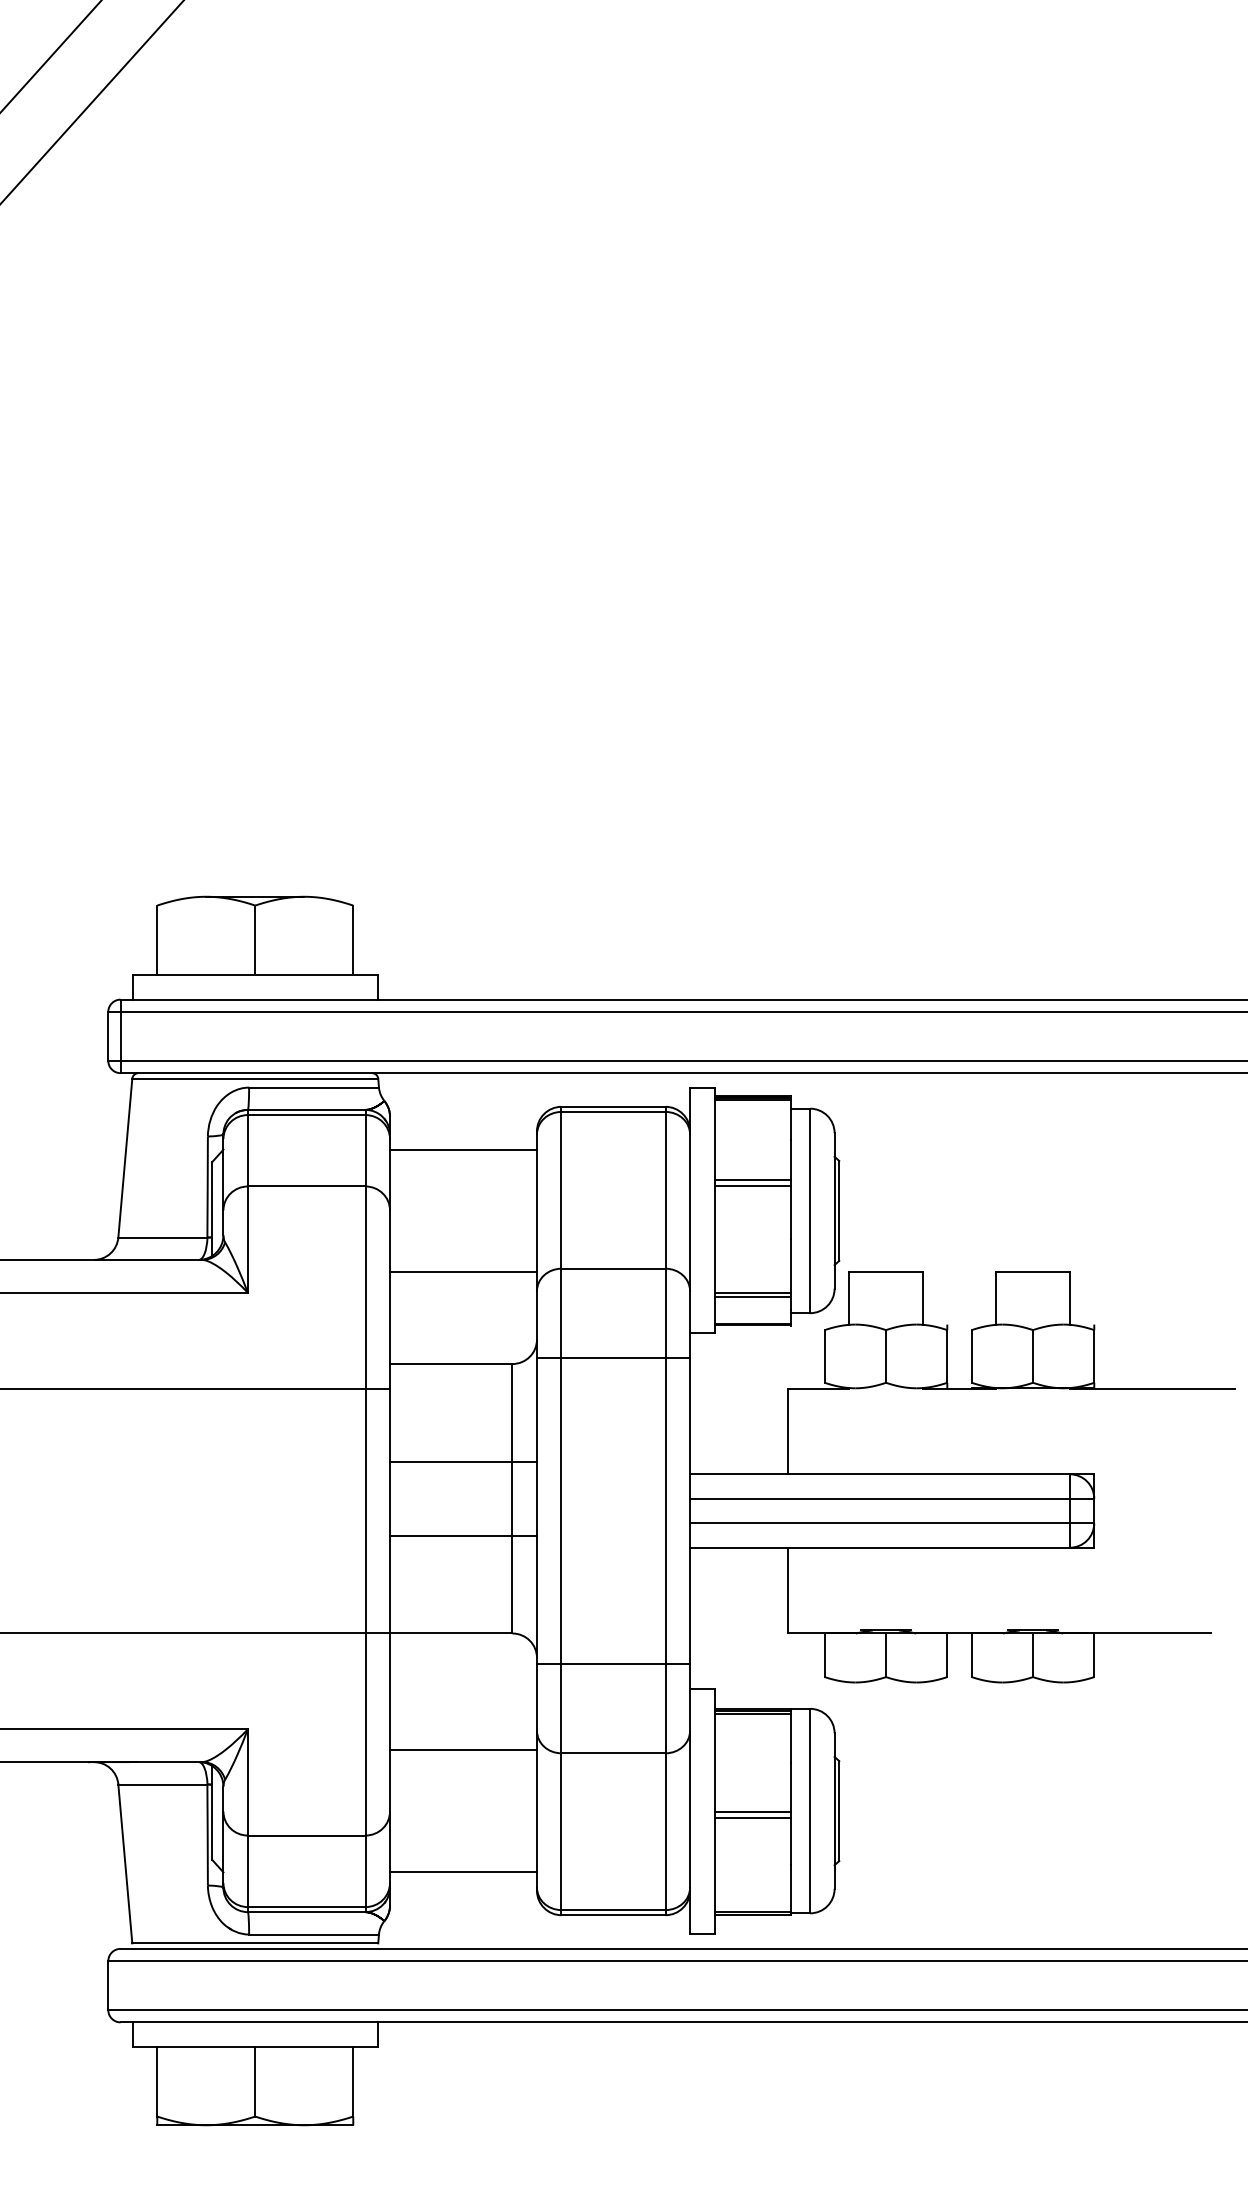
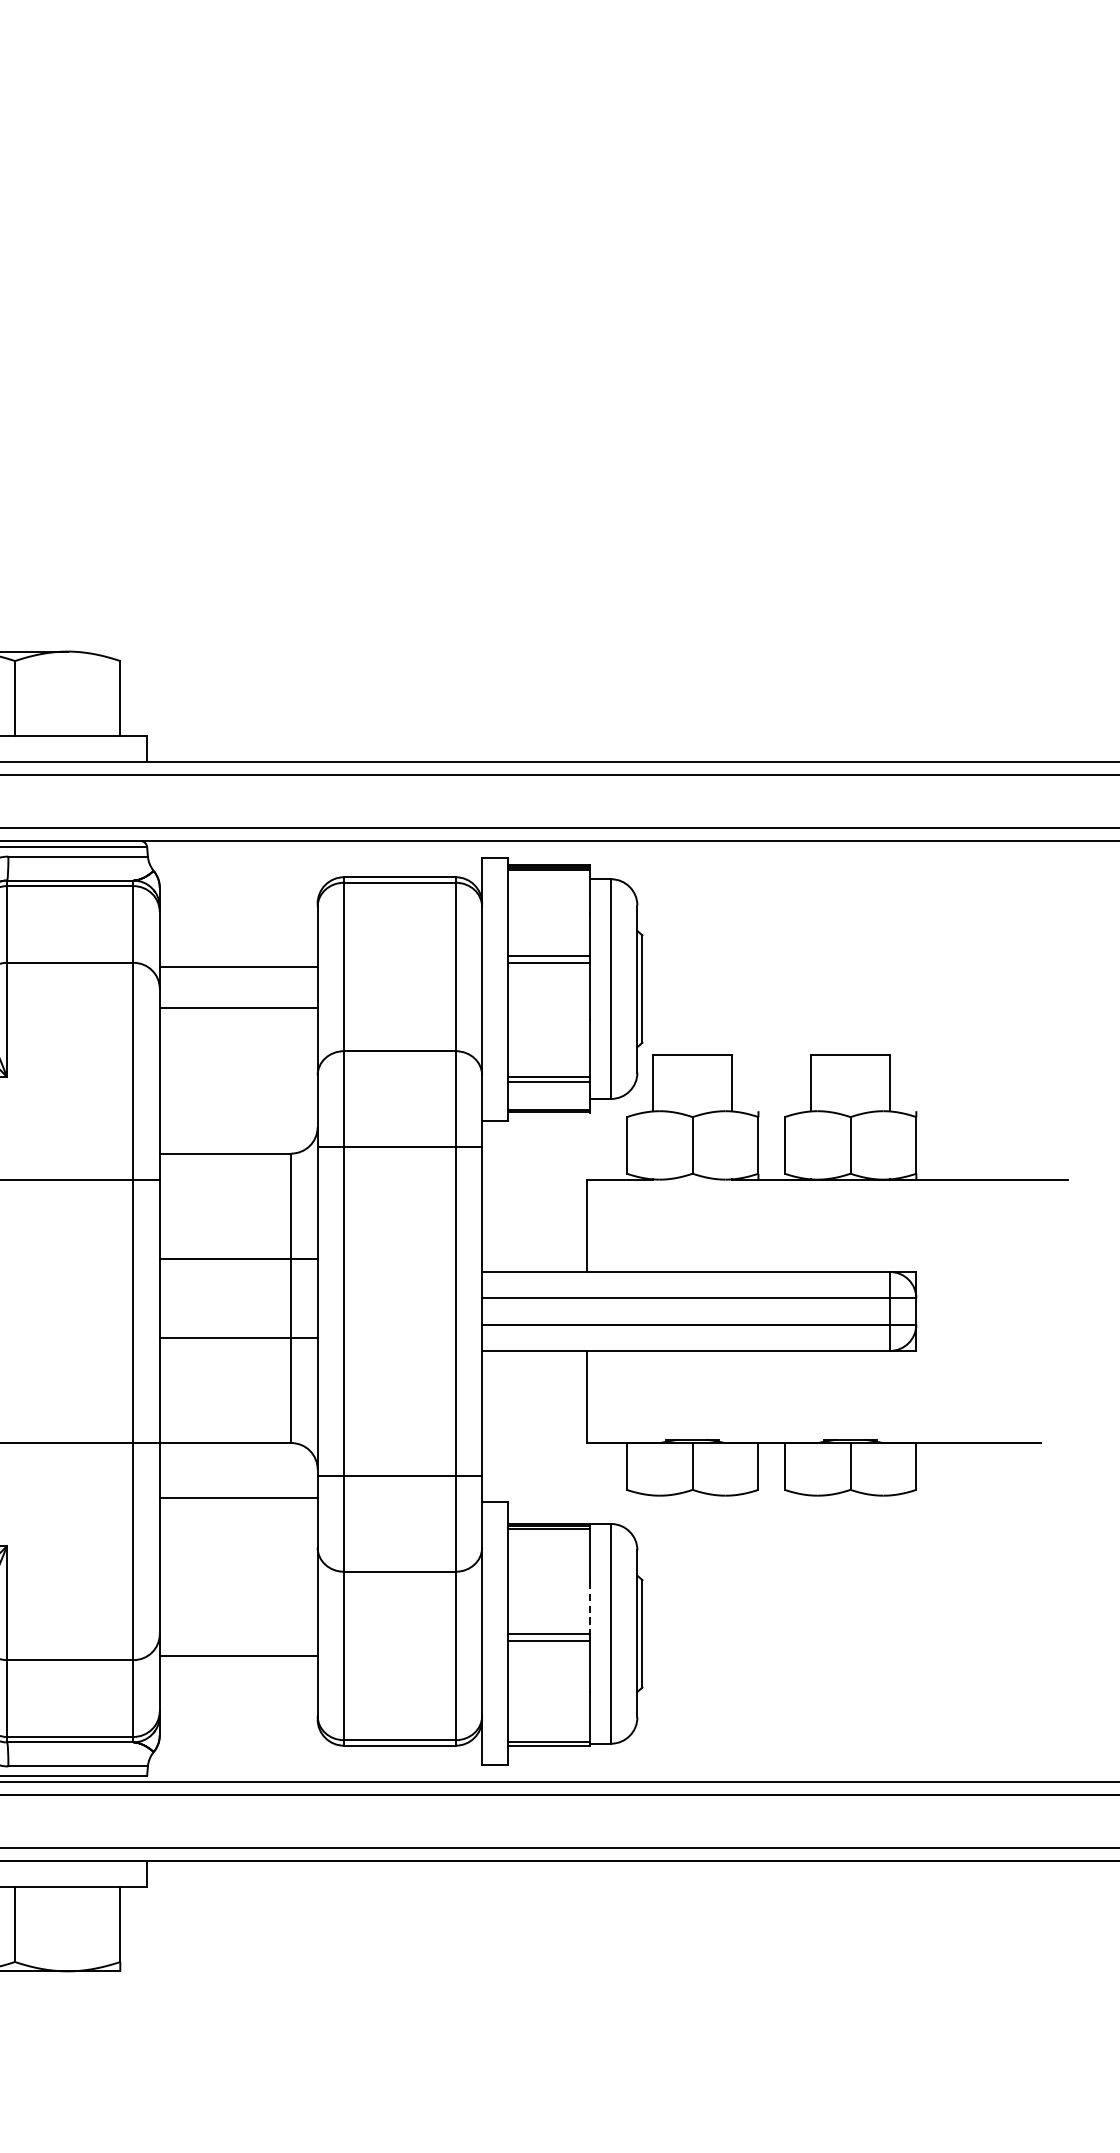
line: (463, 1149) -> (238, 967), moved
line: (463, 1272) -> (238, 1007), moved
line: (463, 1749) -> (238, 1497), moved
line: (790, 1787) -> (590, 1608), solid -> dashed
line: (463, 1872) -> (238, 1655), moved

